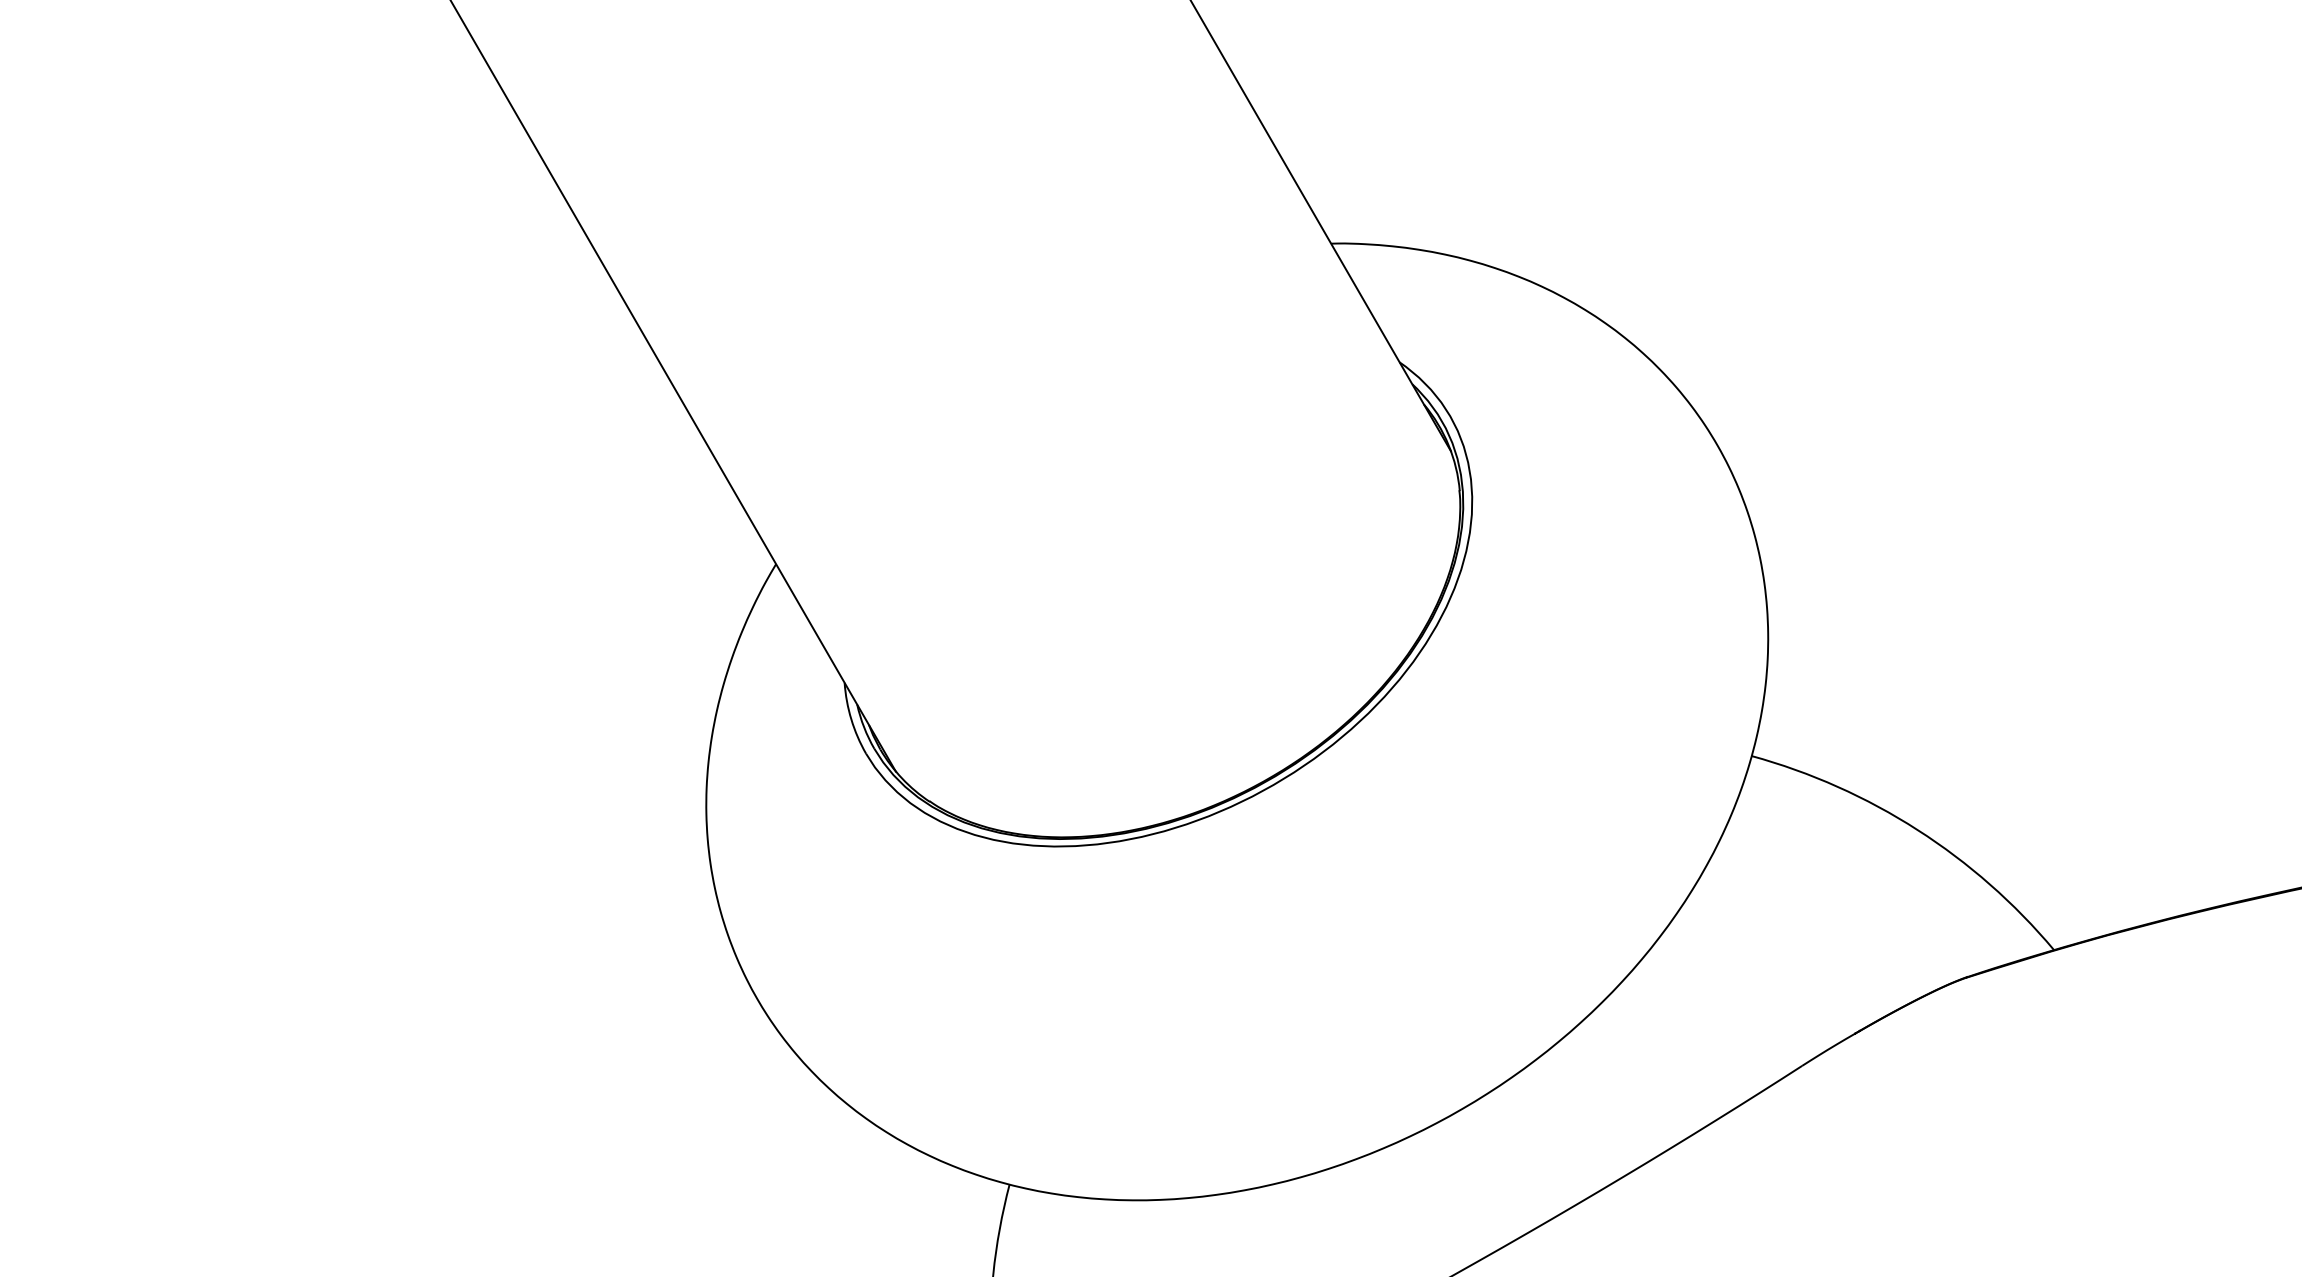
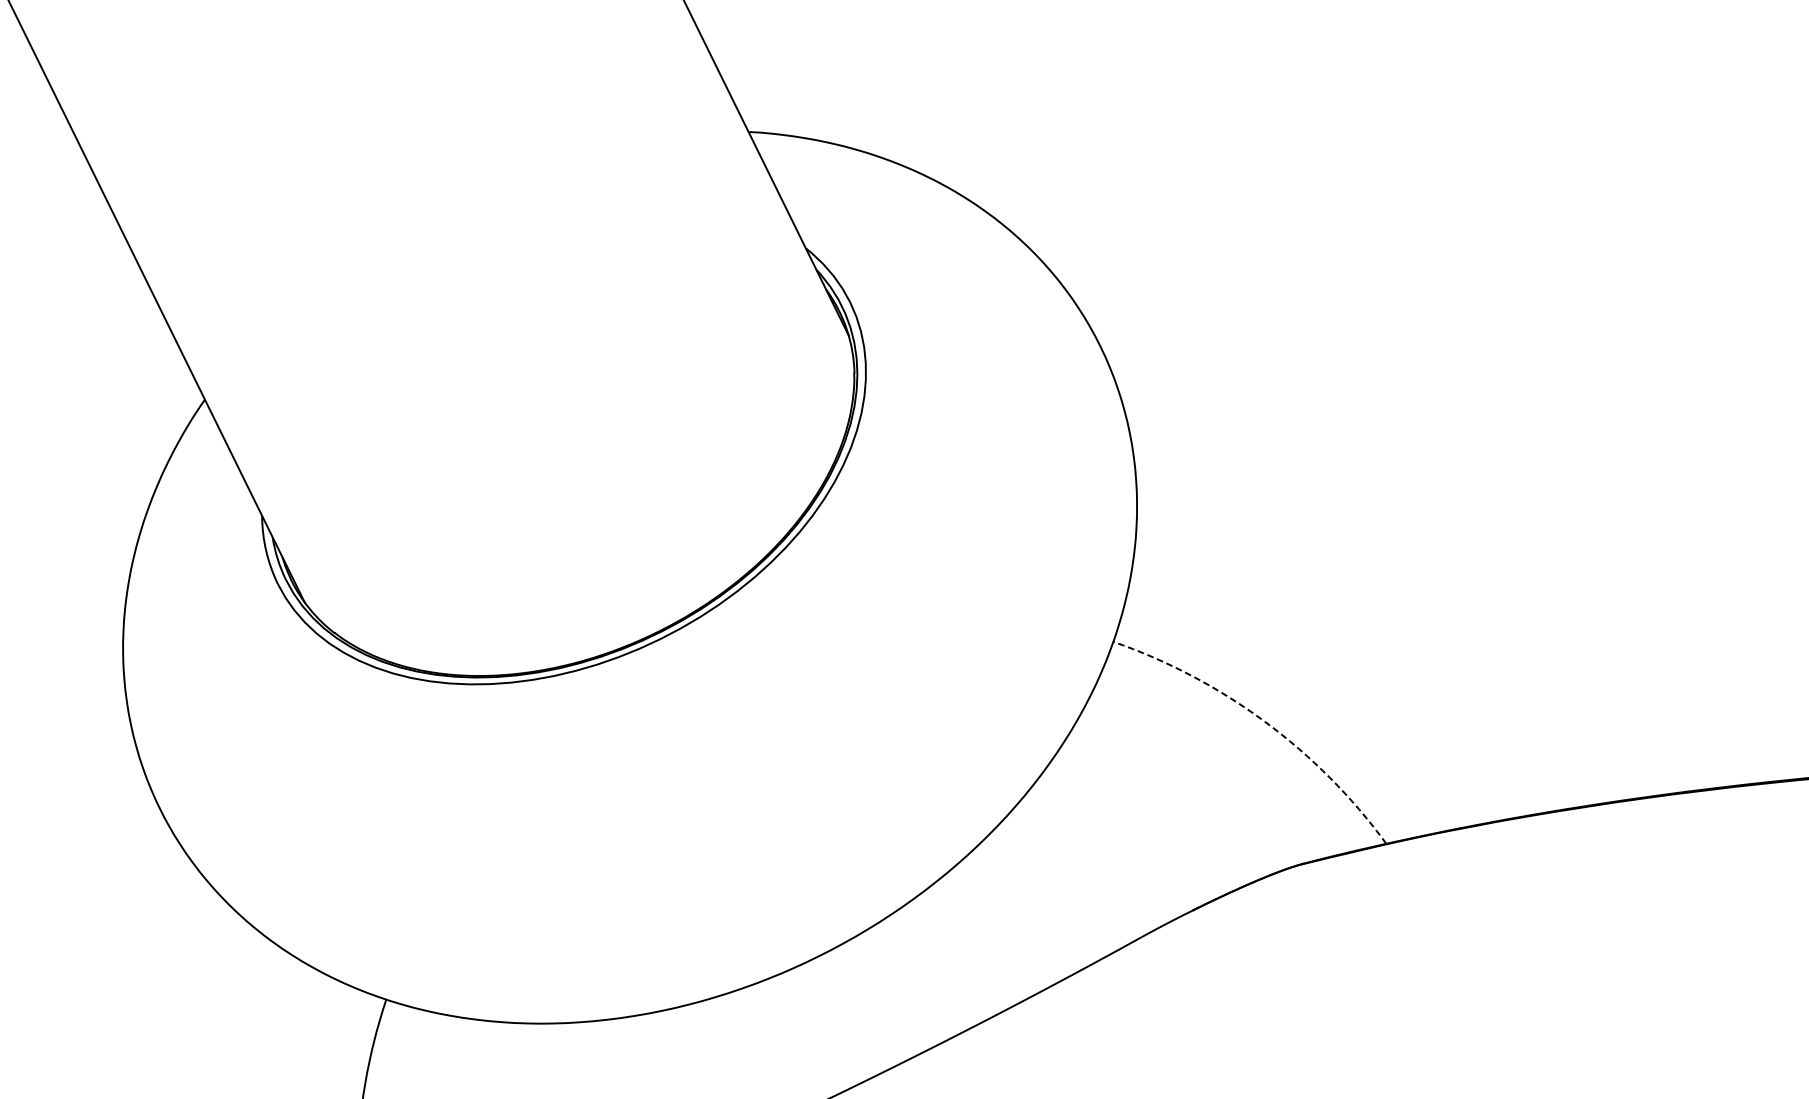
arc: (1917, 829) -> (1265, 721), solid -> dashed

